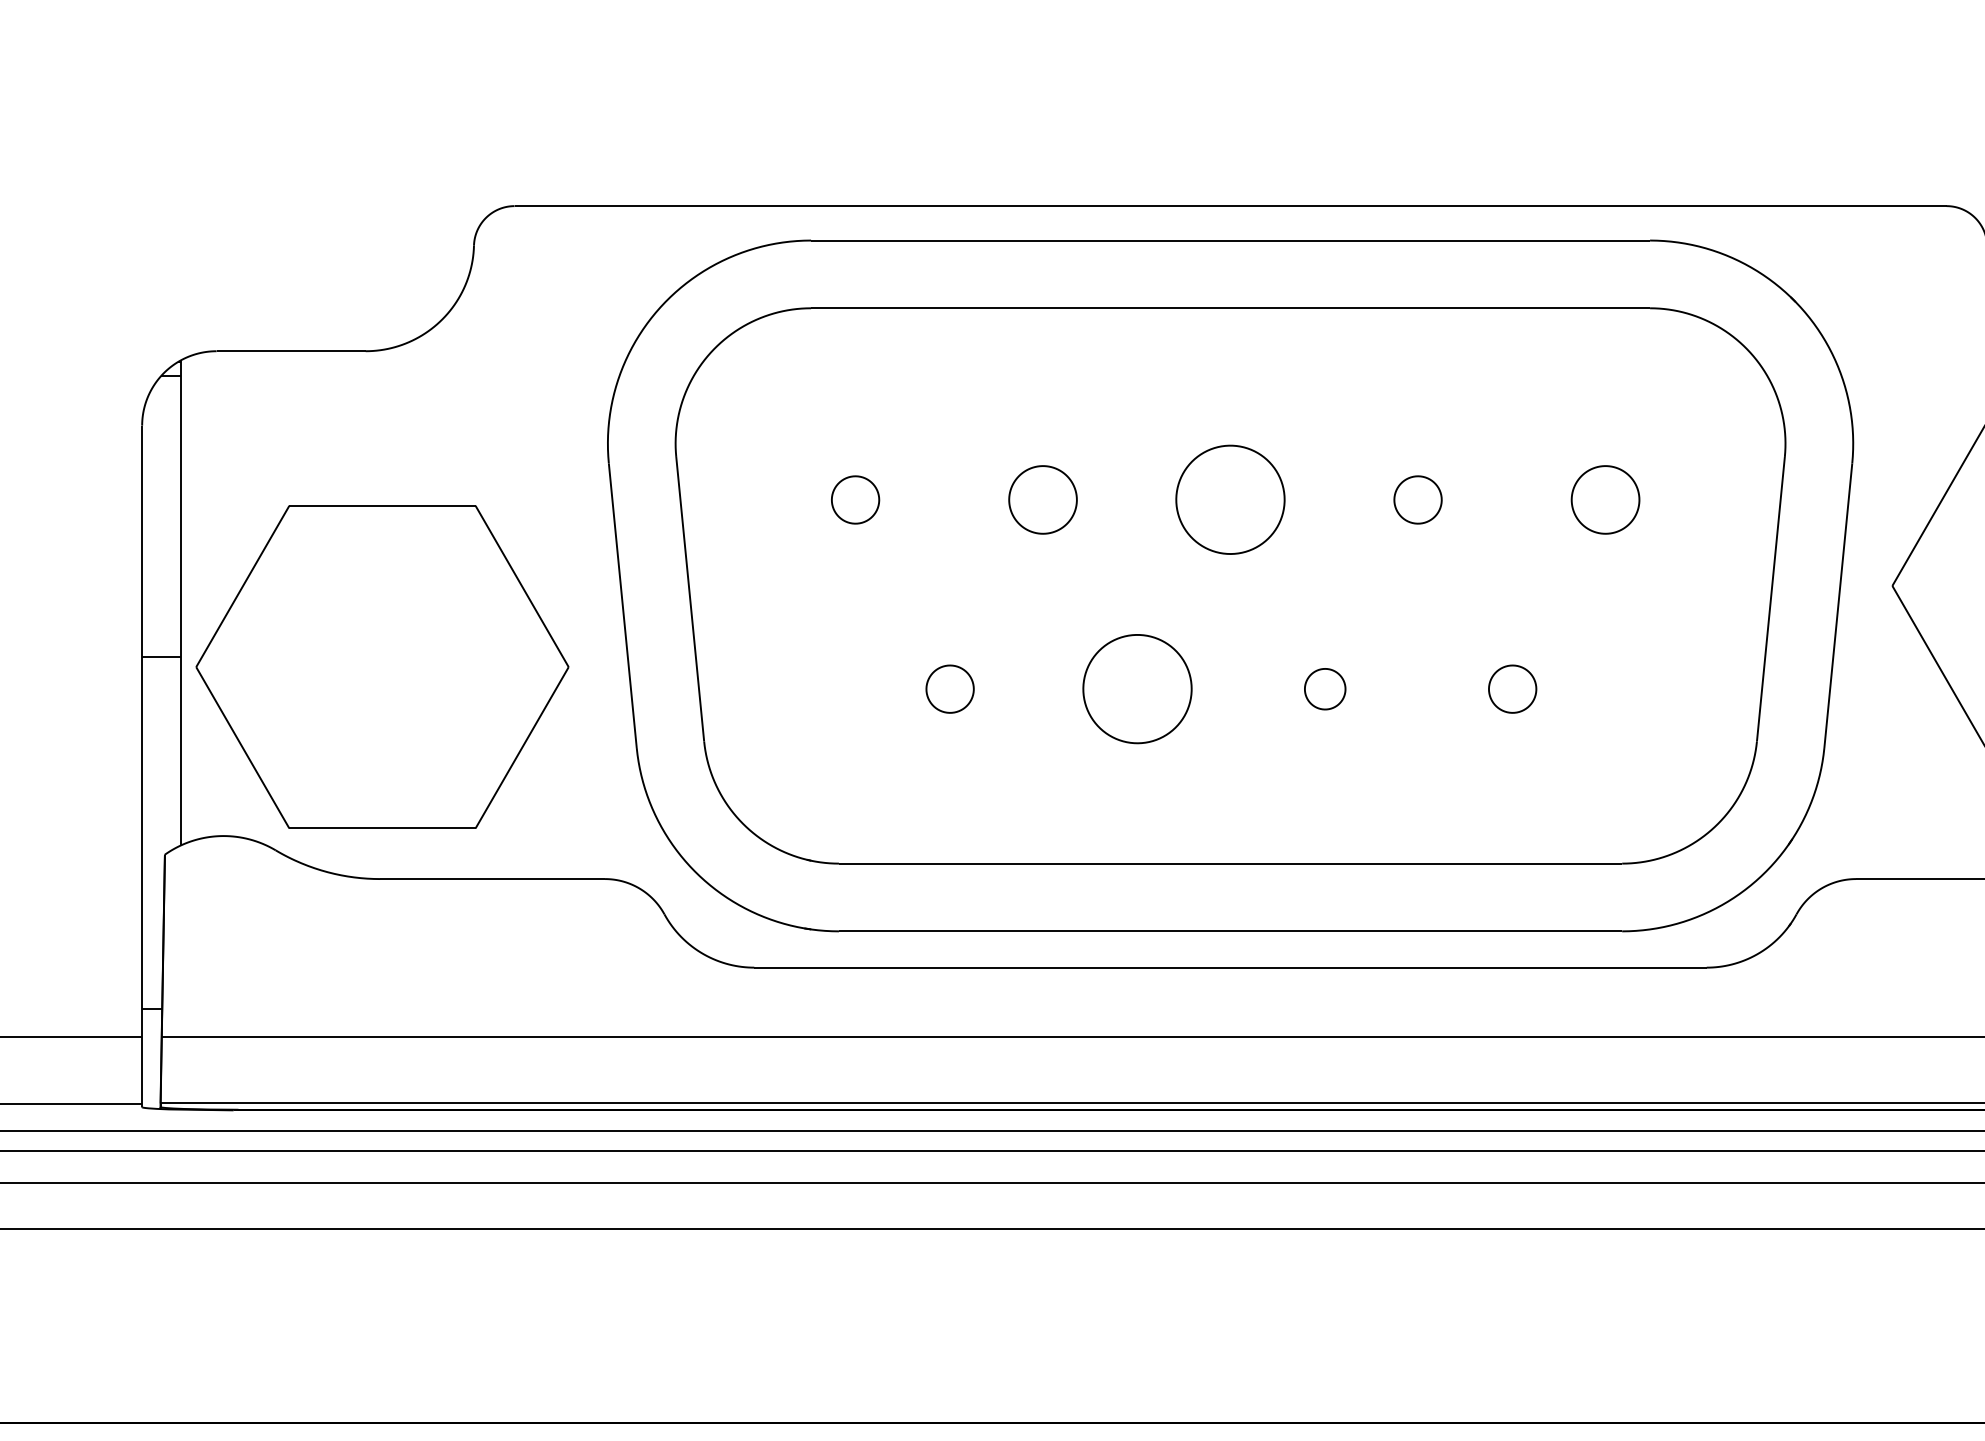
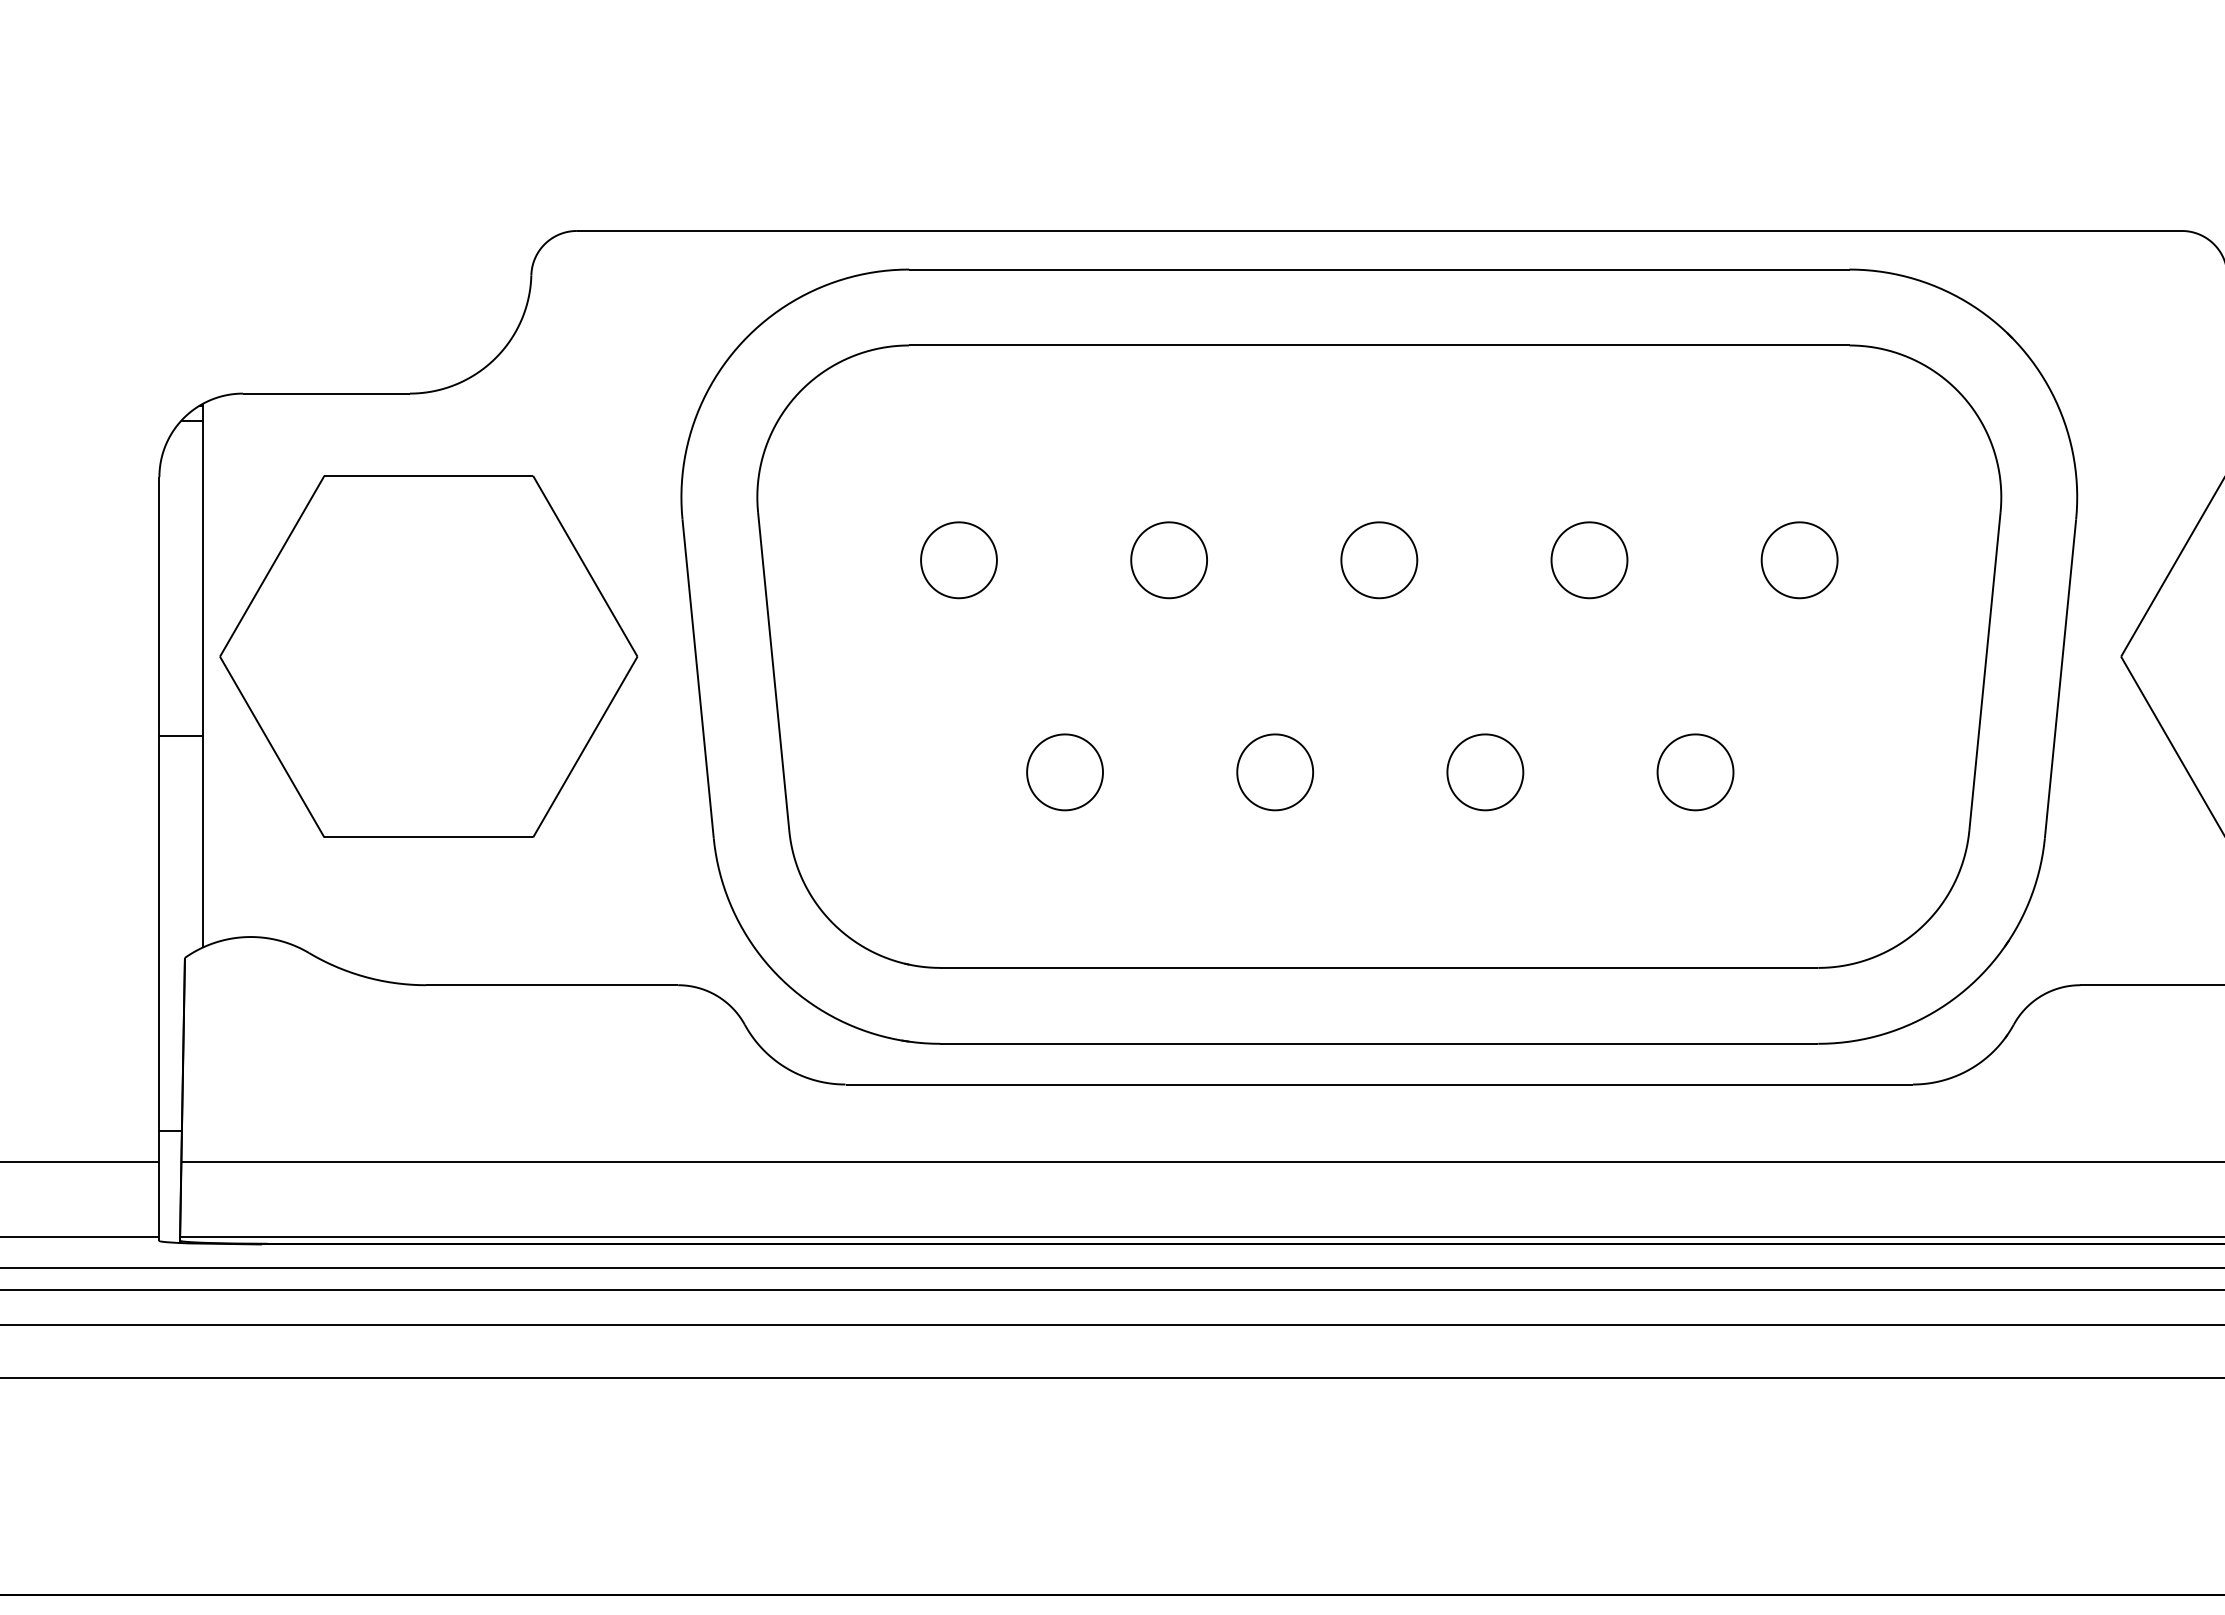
part: (855, 500) -> (958, 560), size x1.43
part: (1230, 500) -> (1379, 560), size x0.62
part: (1418, 500) -> (1589, 560), size x1.43
part: (382, 666) -> (428, 656), moved
part: (949, 689) -> (1064, 772), size x1.43
part: (1137, 689) -> (1275, 772), size x0.62
part: (1325, 689) -> (1485, 772), size x1.67
part: (1512, 689) -> (1695, 772), size x1.43

